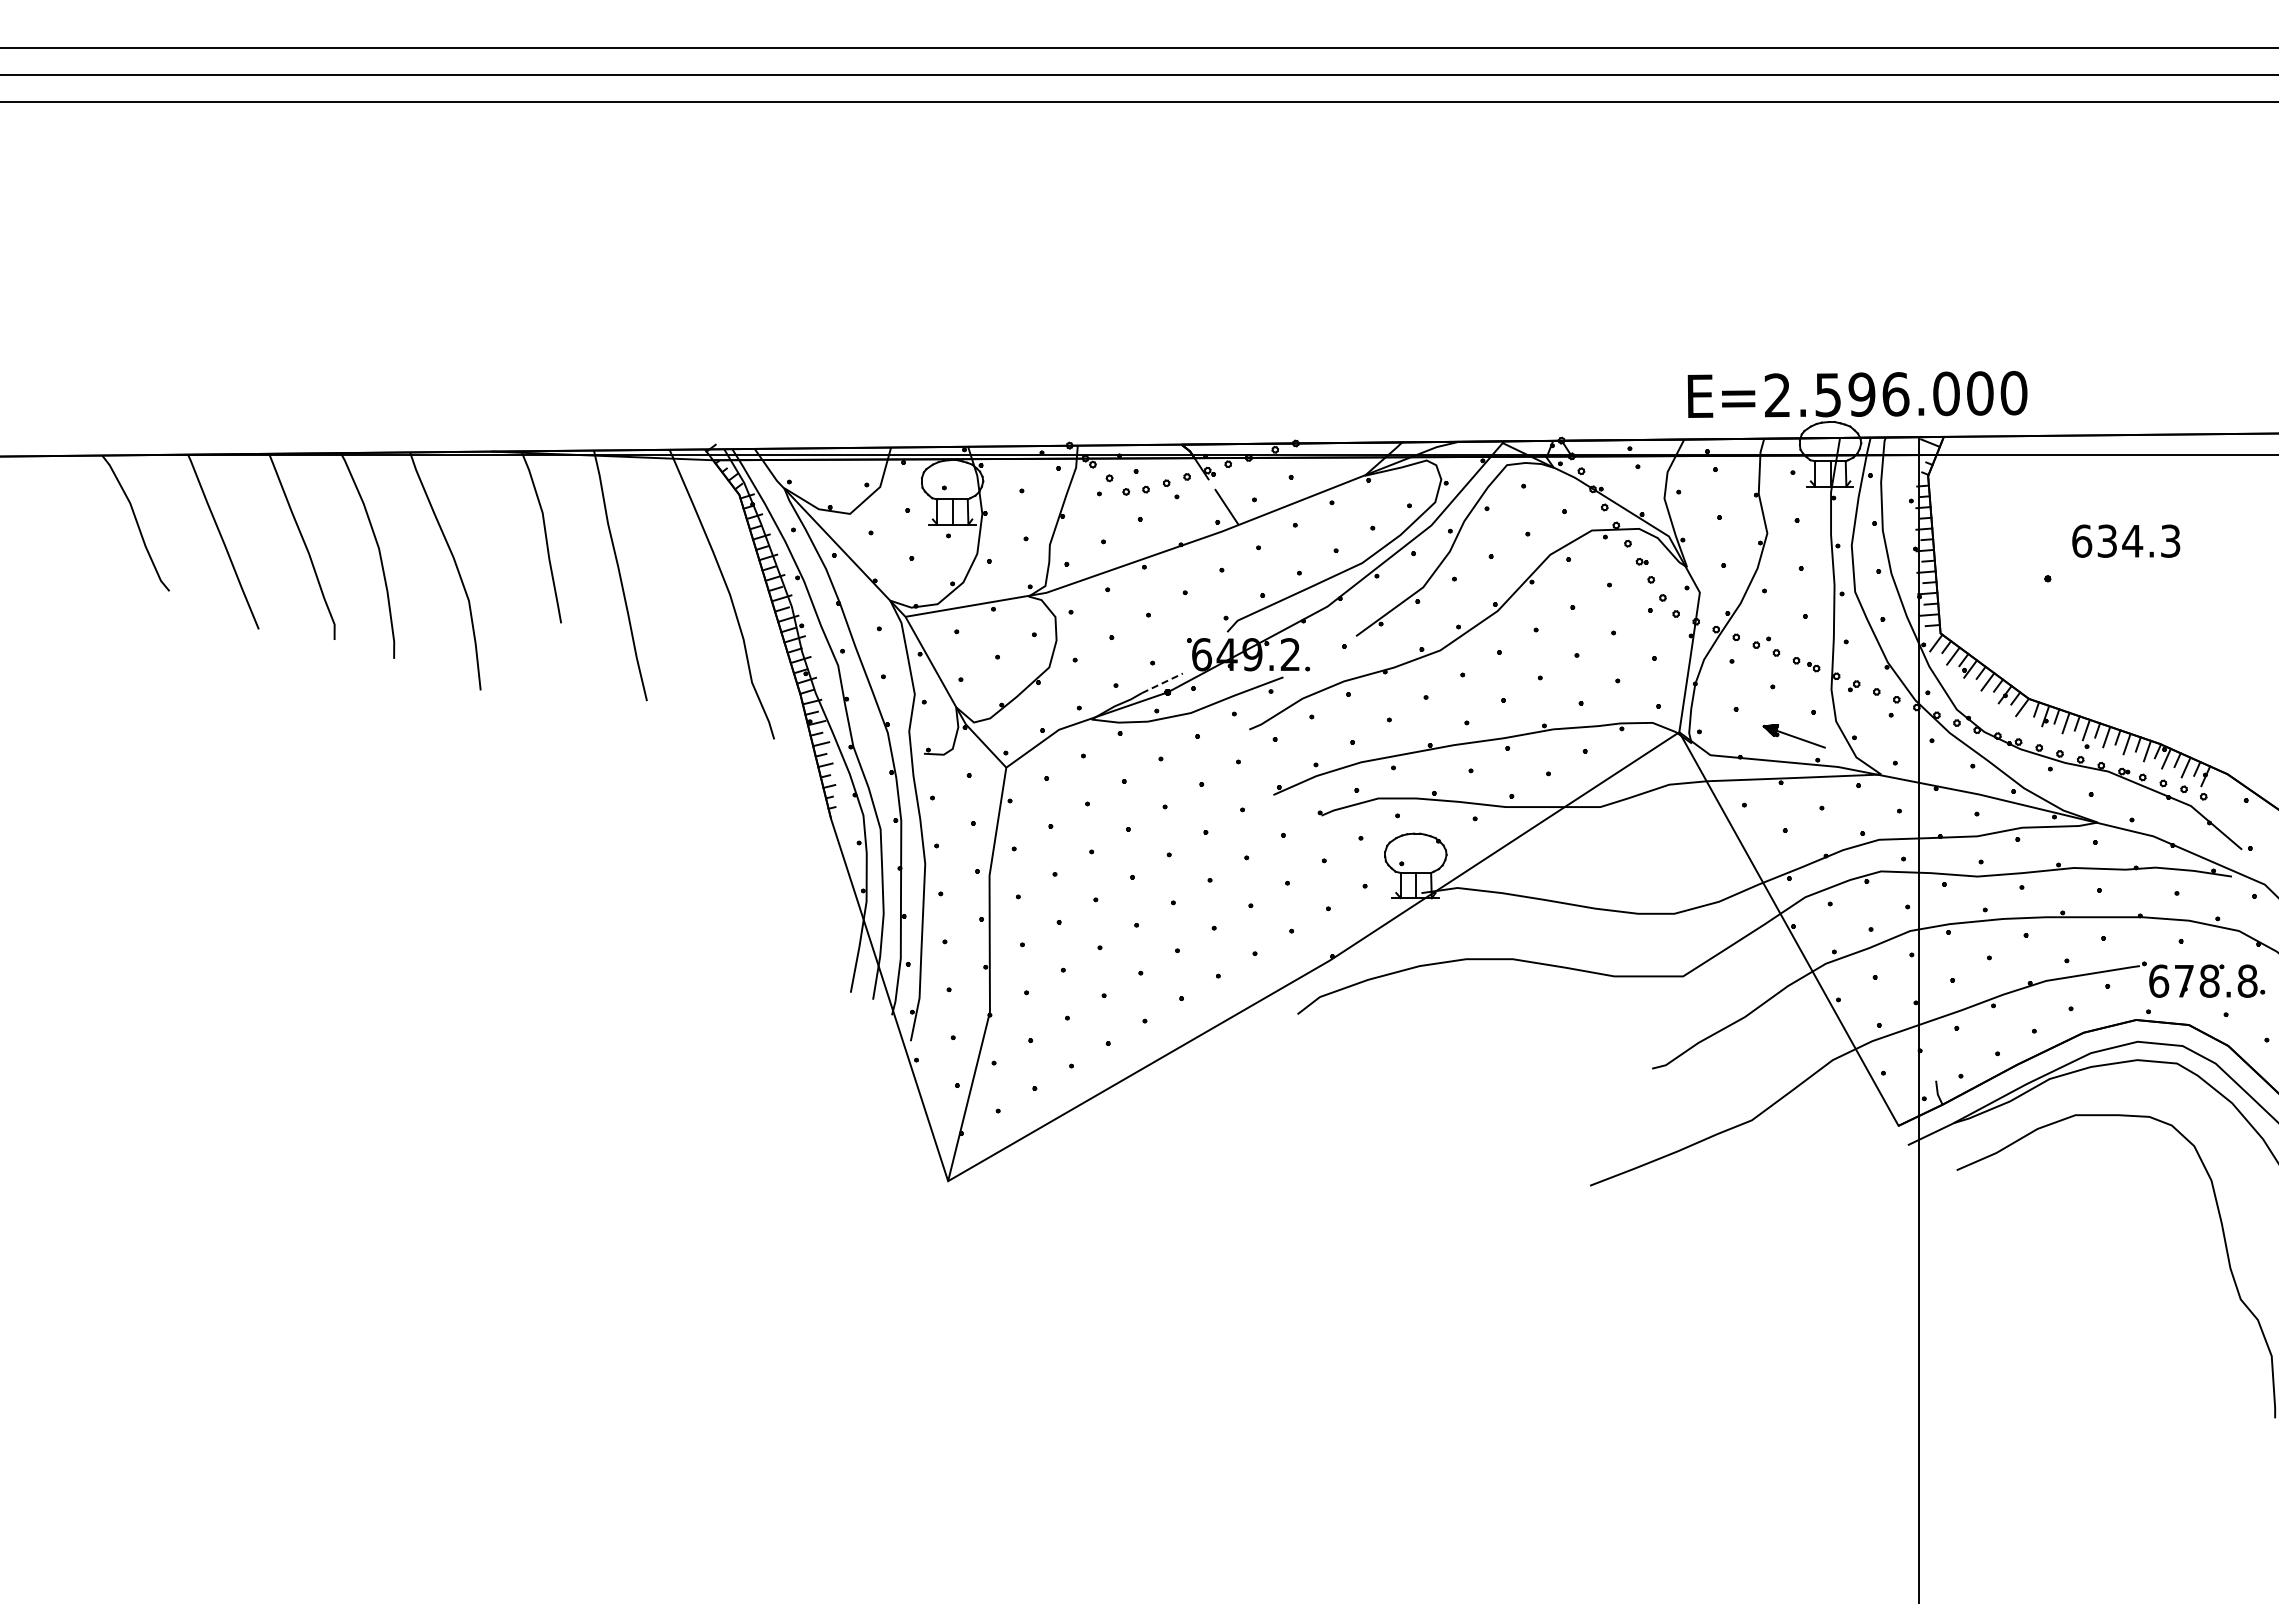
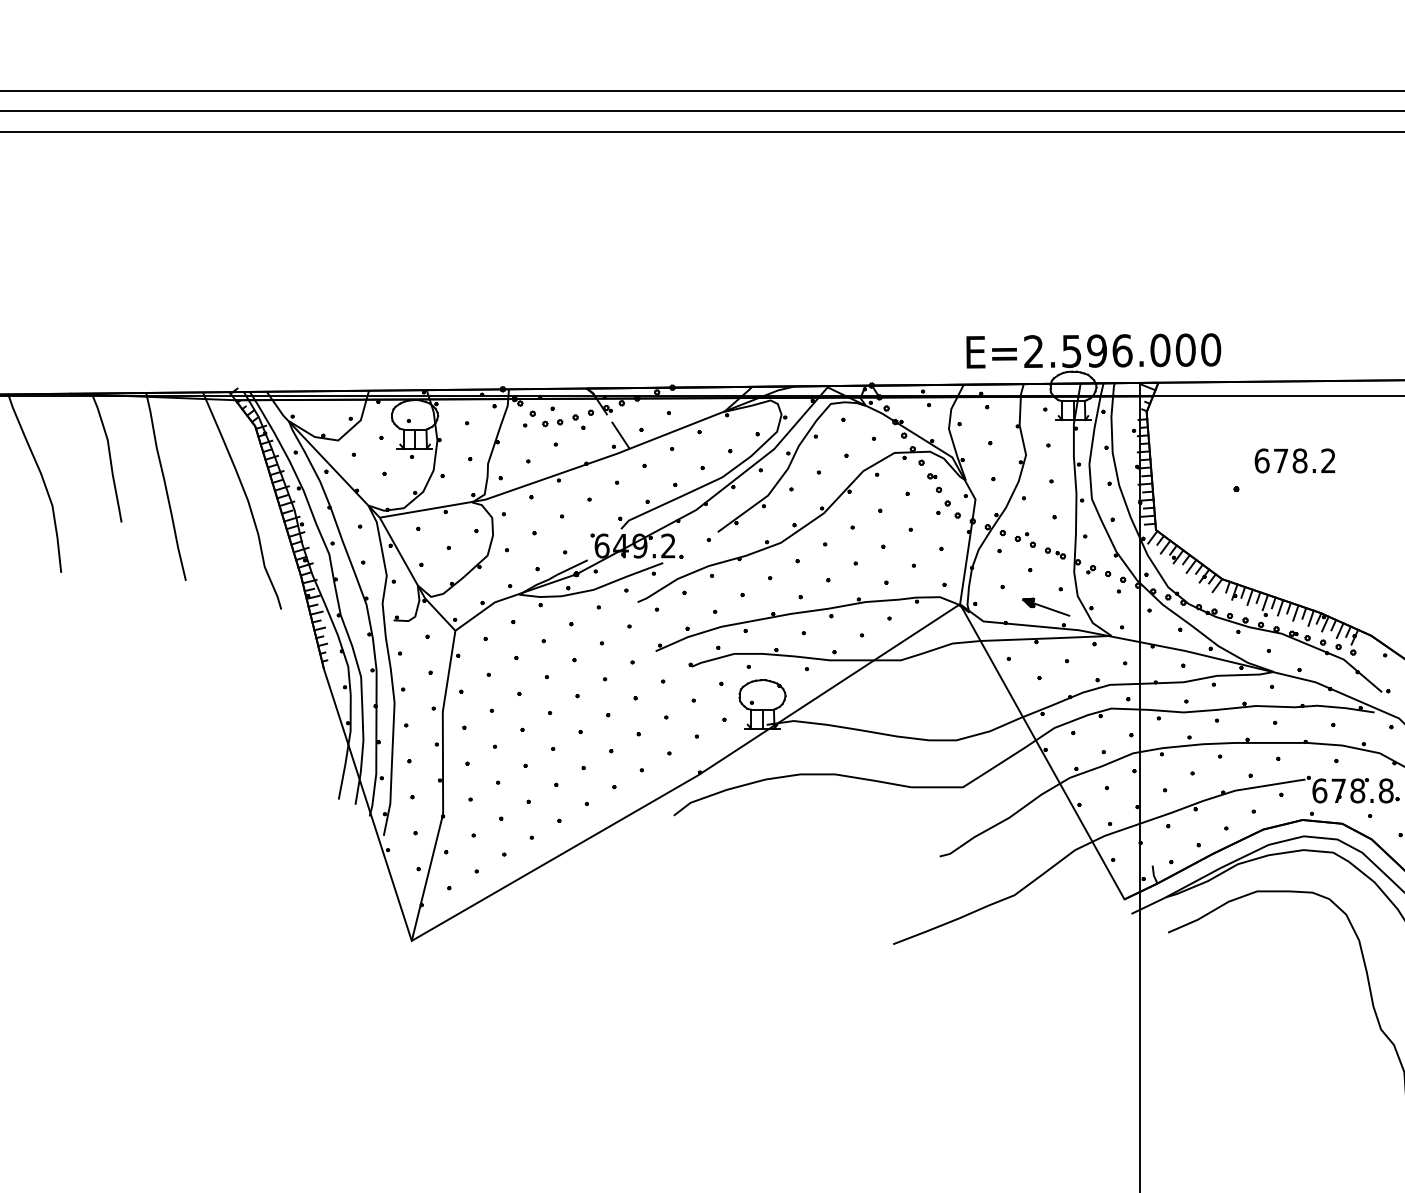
text: (2138, 540) -> (1304, 460), 634.3 -> 678.2
line: (1162, 683) -> (572, 567), dashed -> solid

